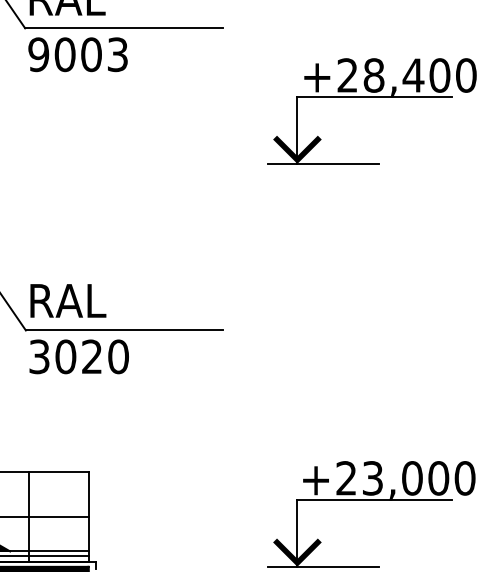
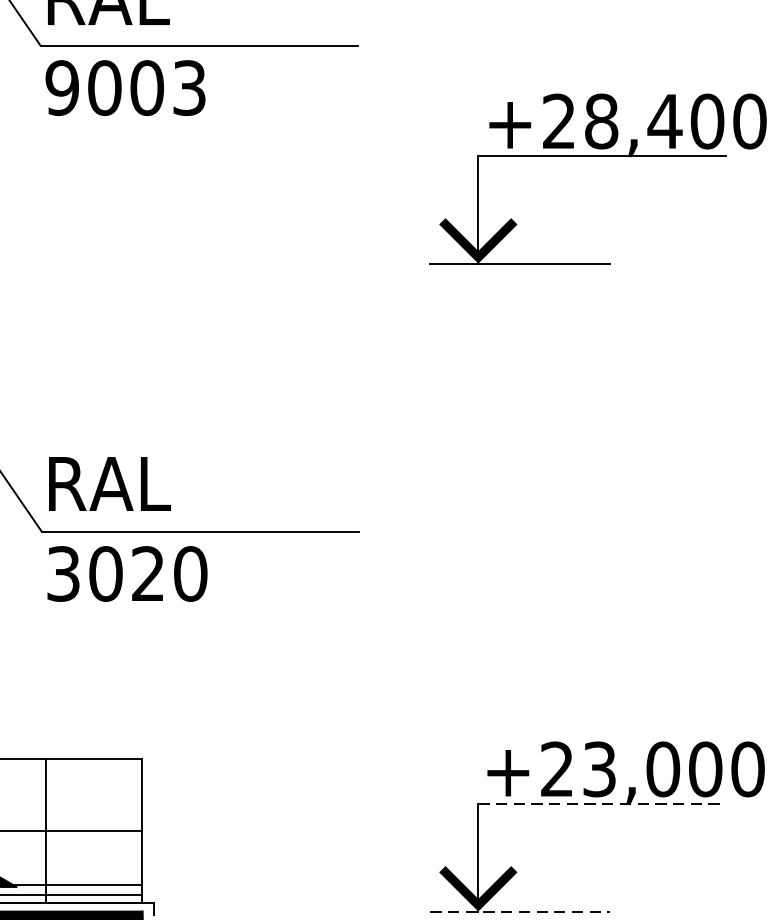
line: (375, 499) -> (603, 803), solid -> dashed
line: (323, 566) -> (520, 911), solid -> dashed

